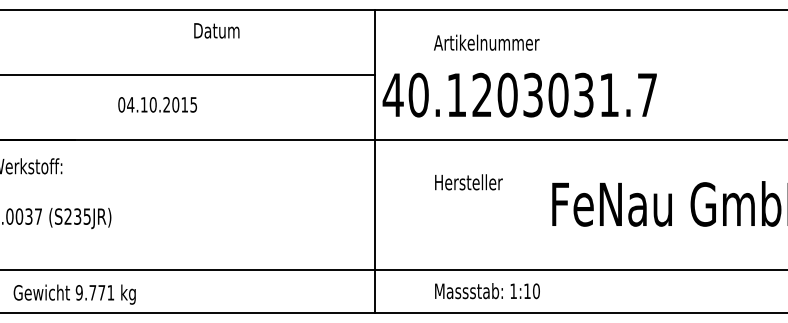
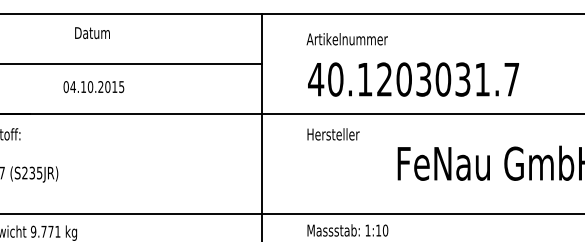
text: (216, 30) -> (92, 32), moved
text: (519, 94) -> (413, 79), moved
text: (468, 182) -> (333, 134), moved

